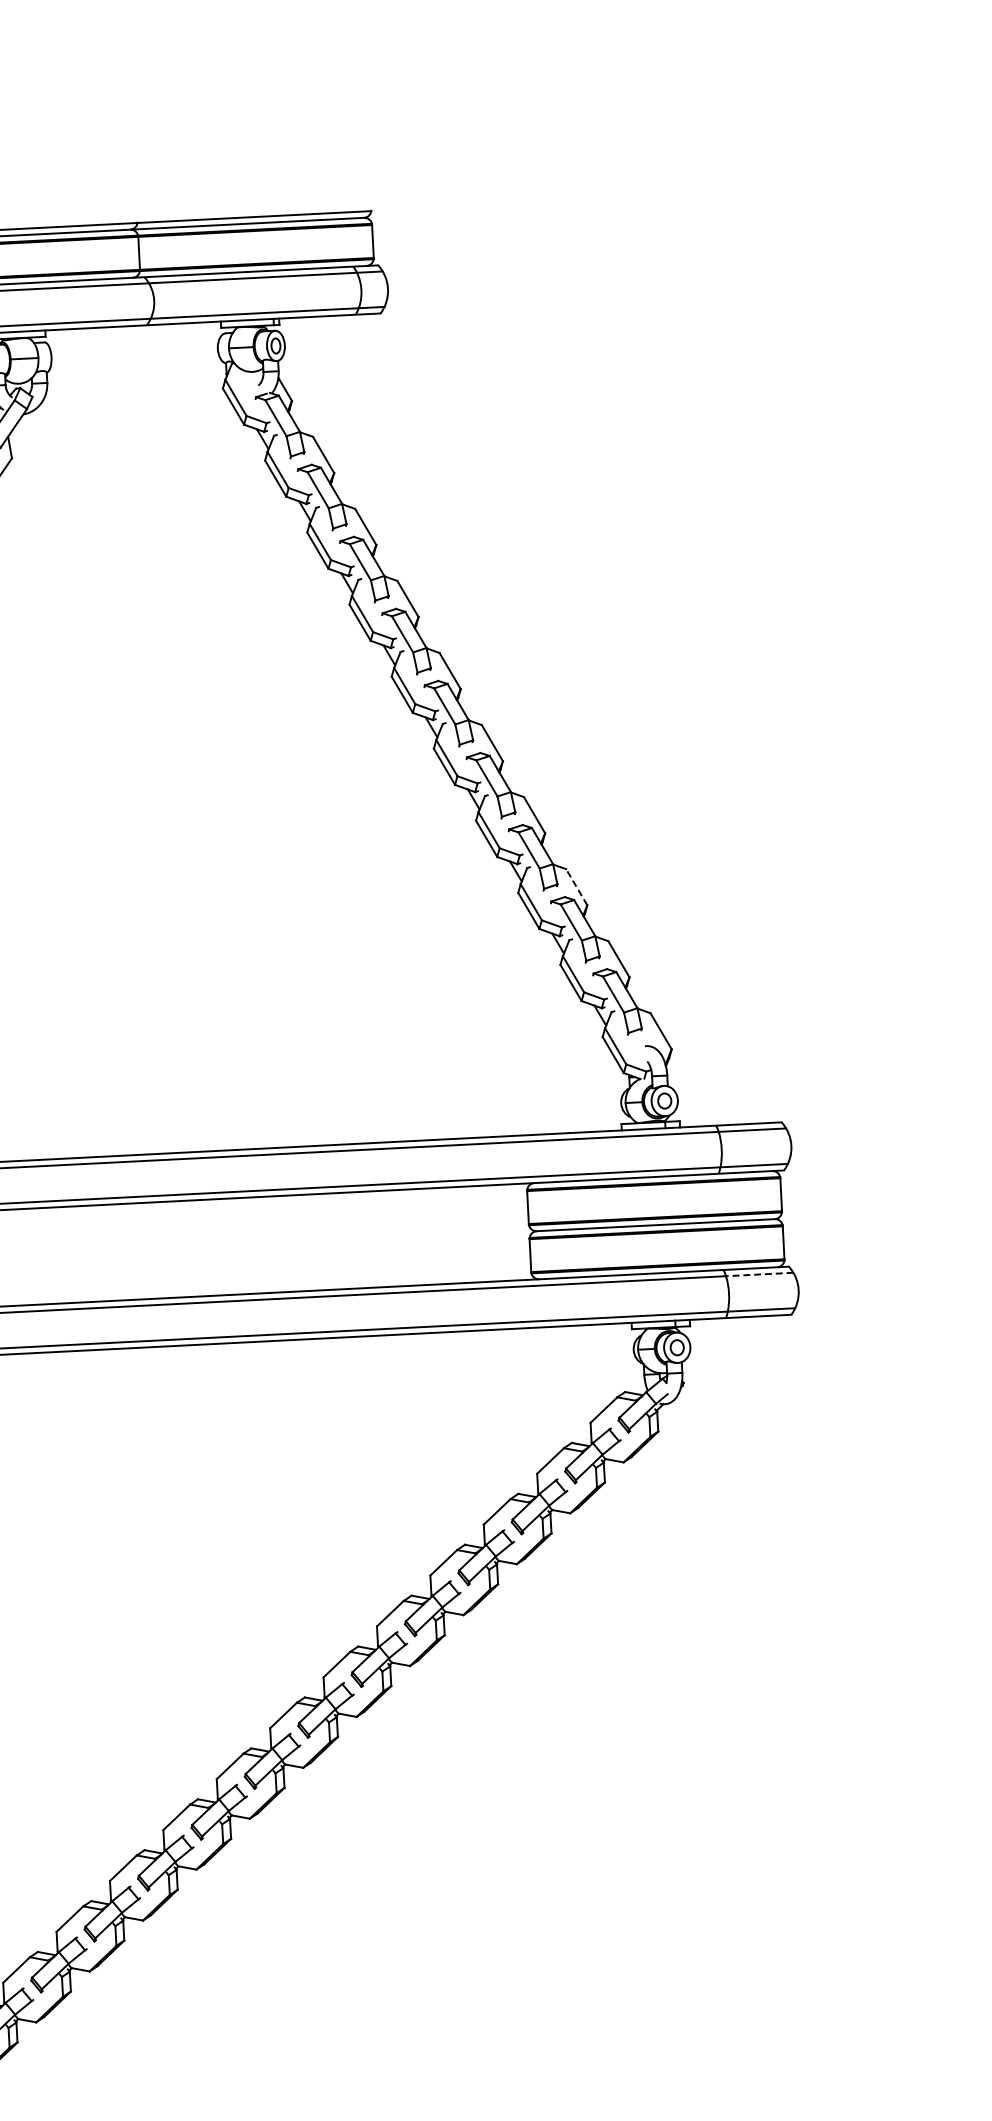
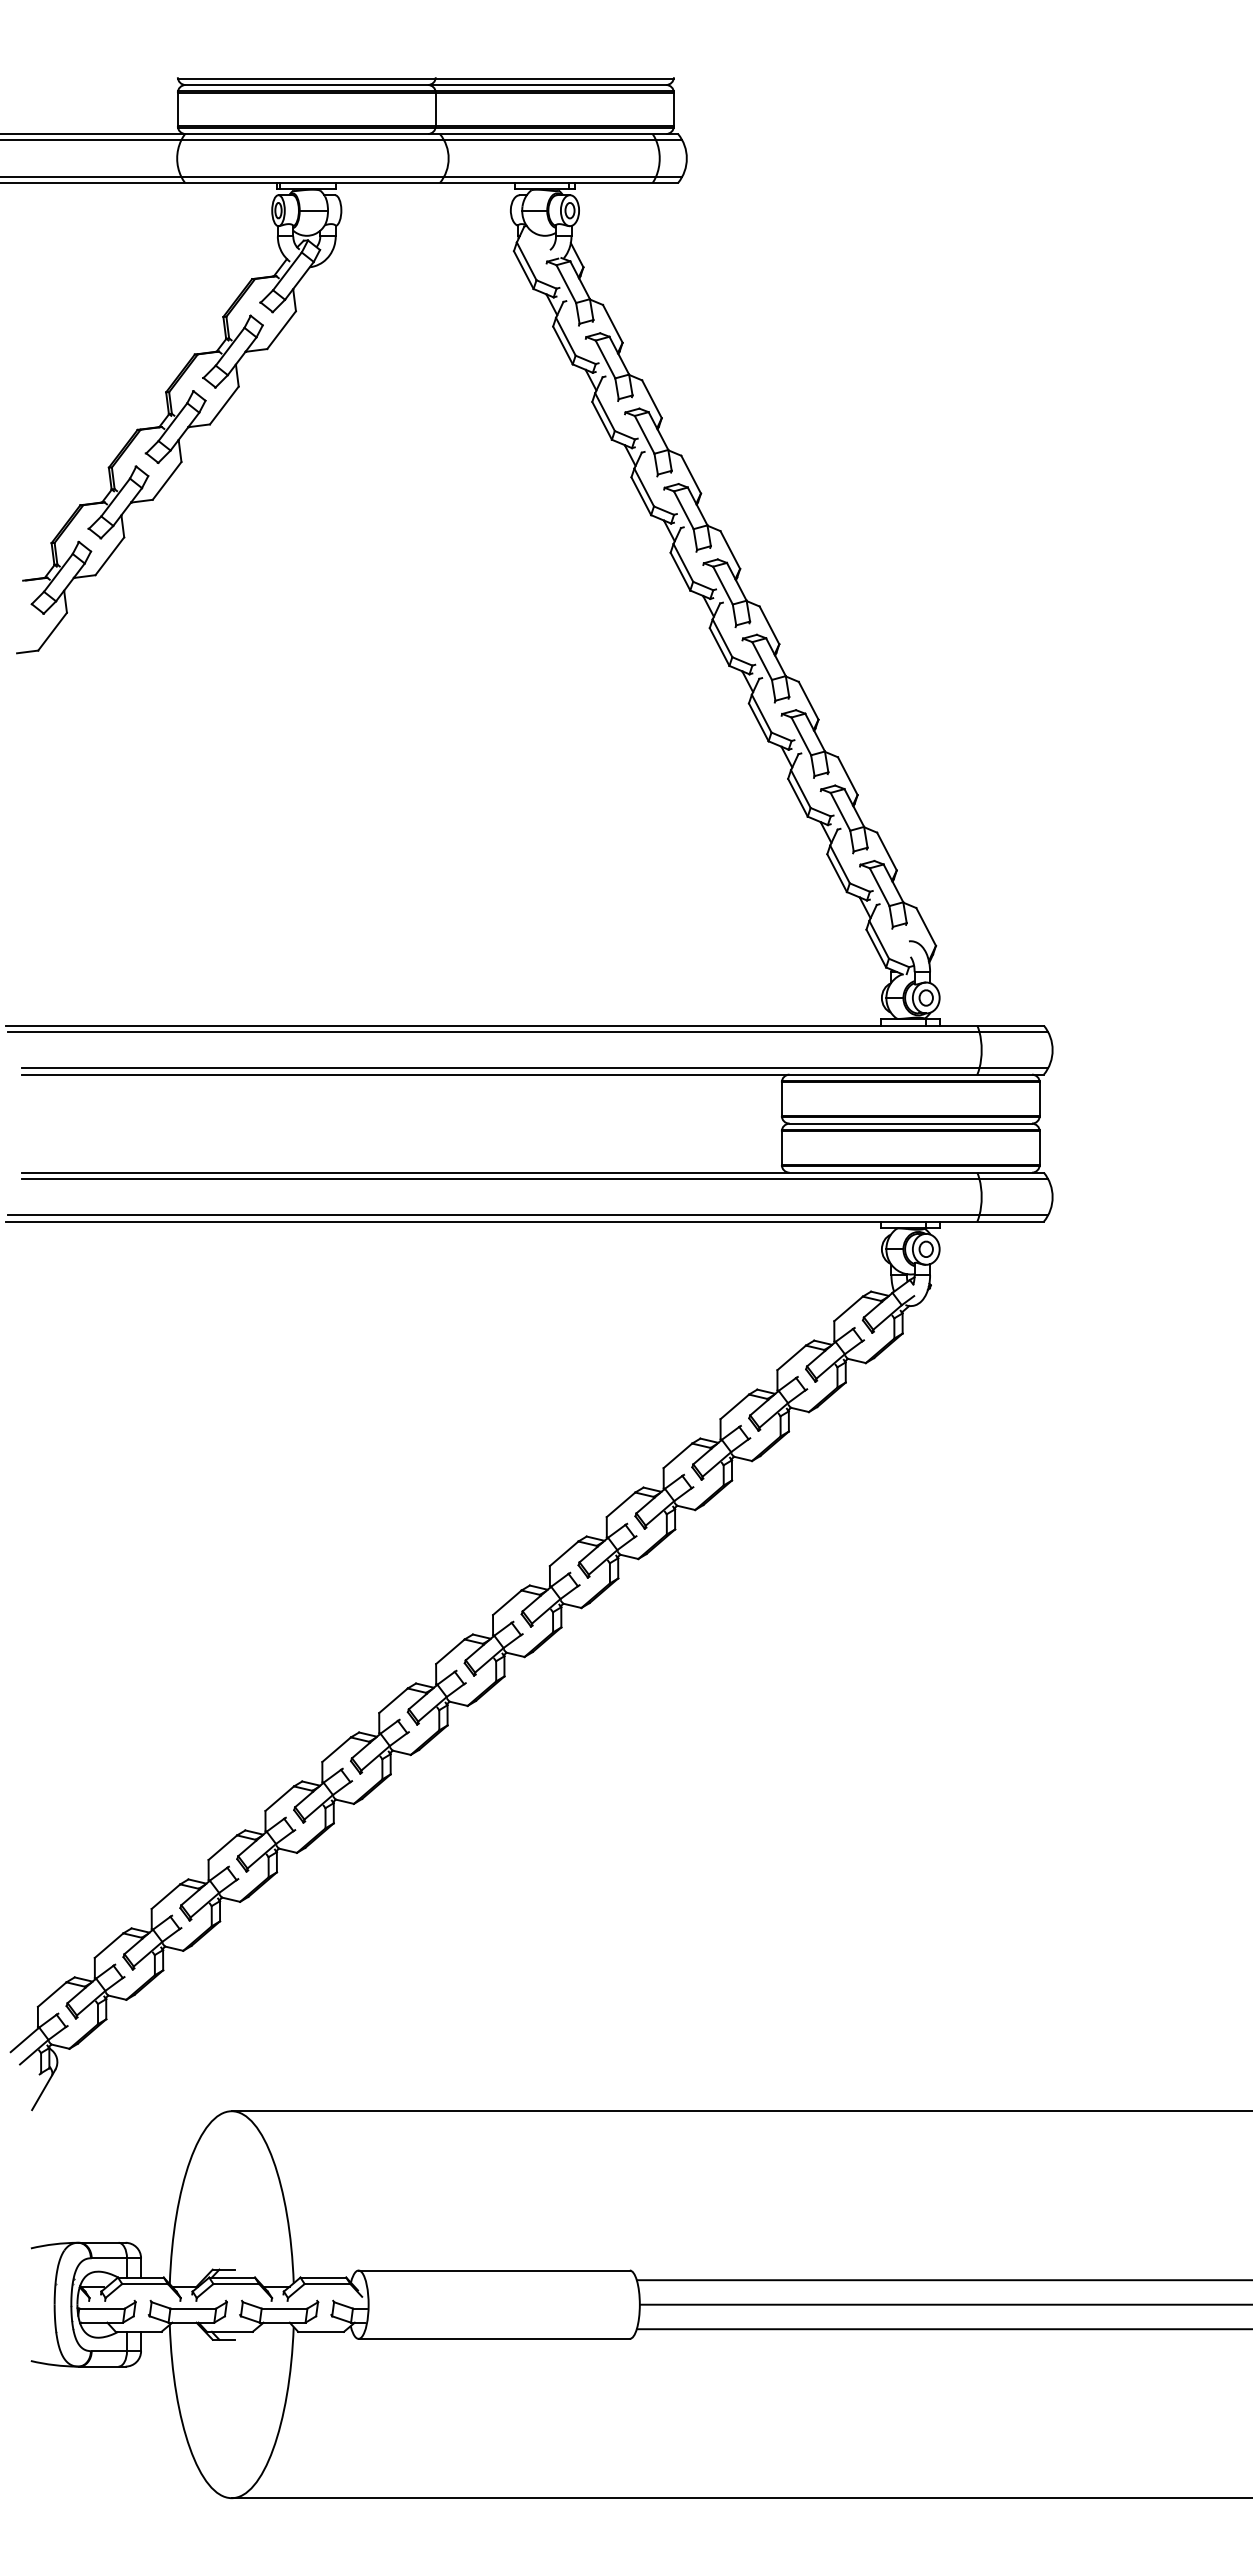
line: (576, 886) -> (847, 775), dashed -> solid
line: (759, 1274) -> (1013, 1179), dashed -> solid

